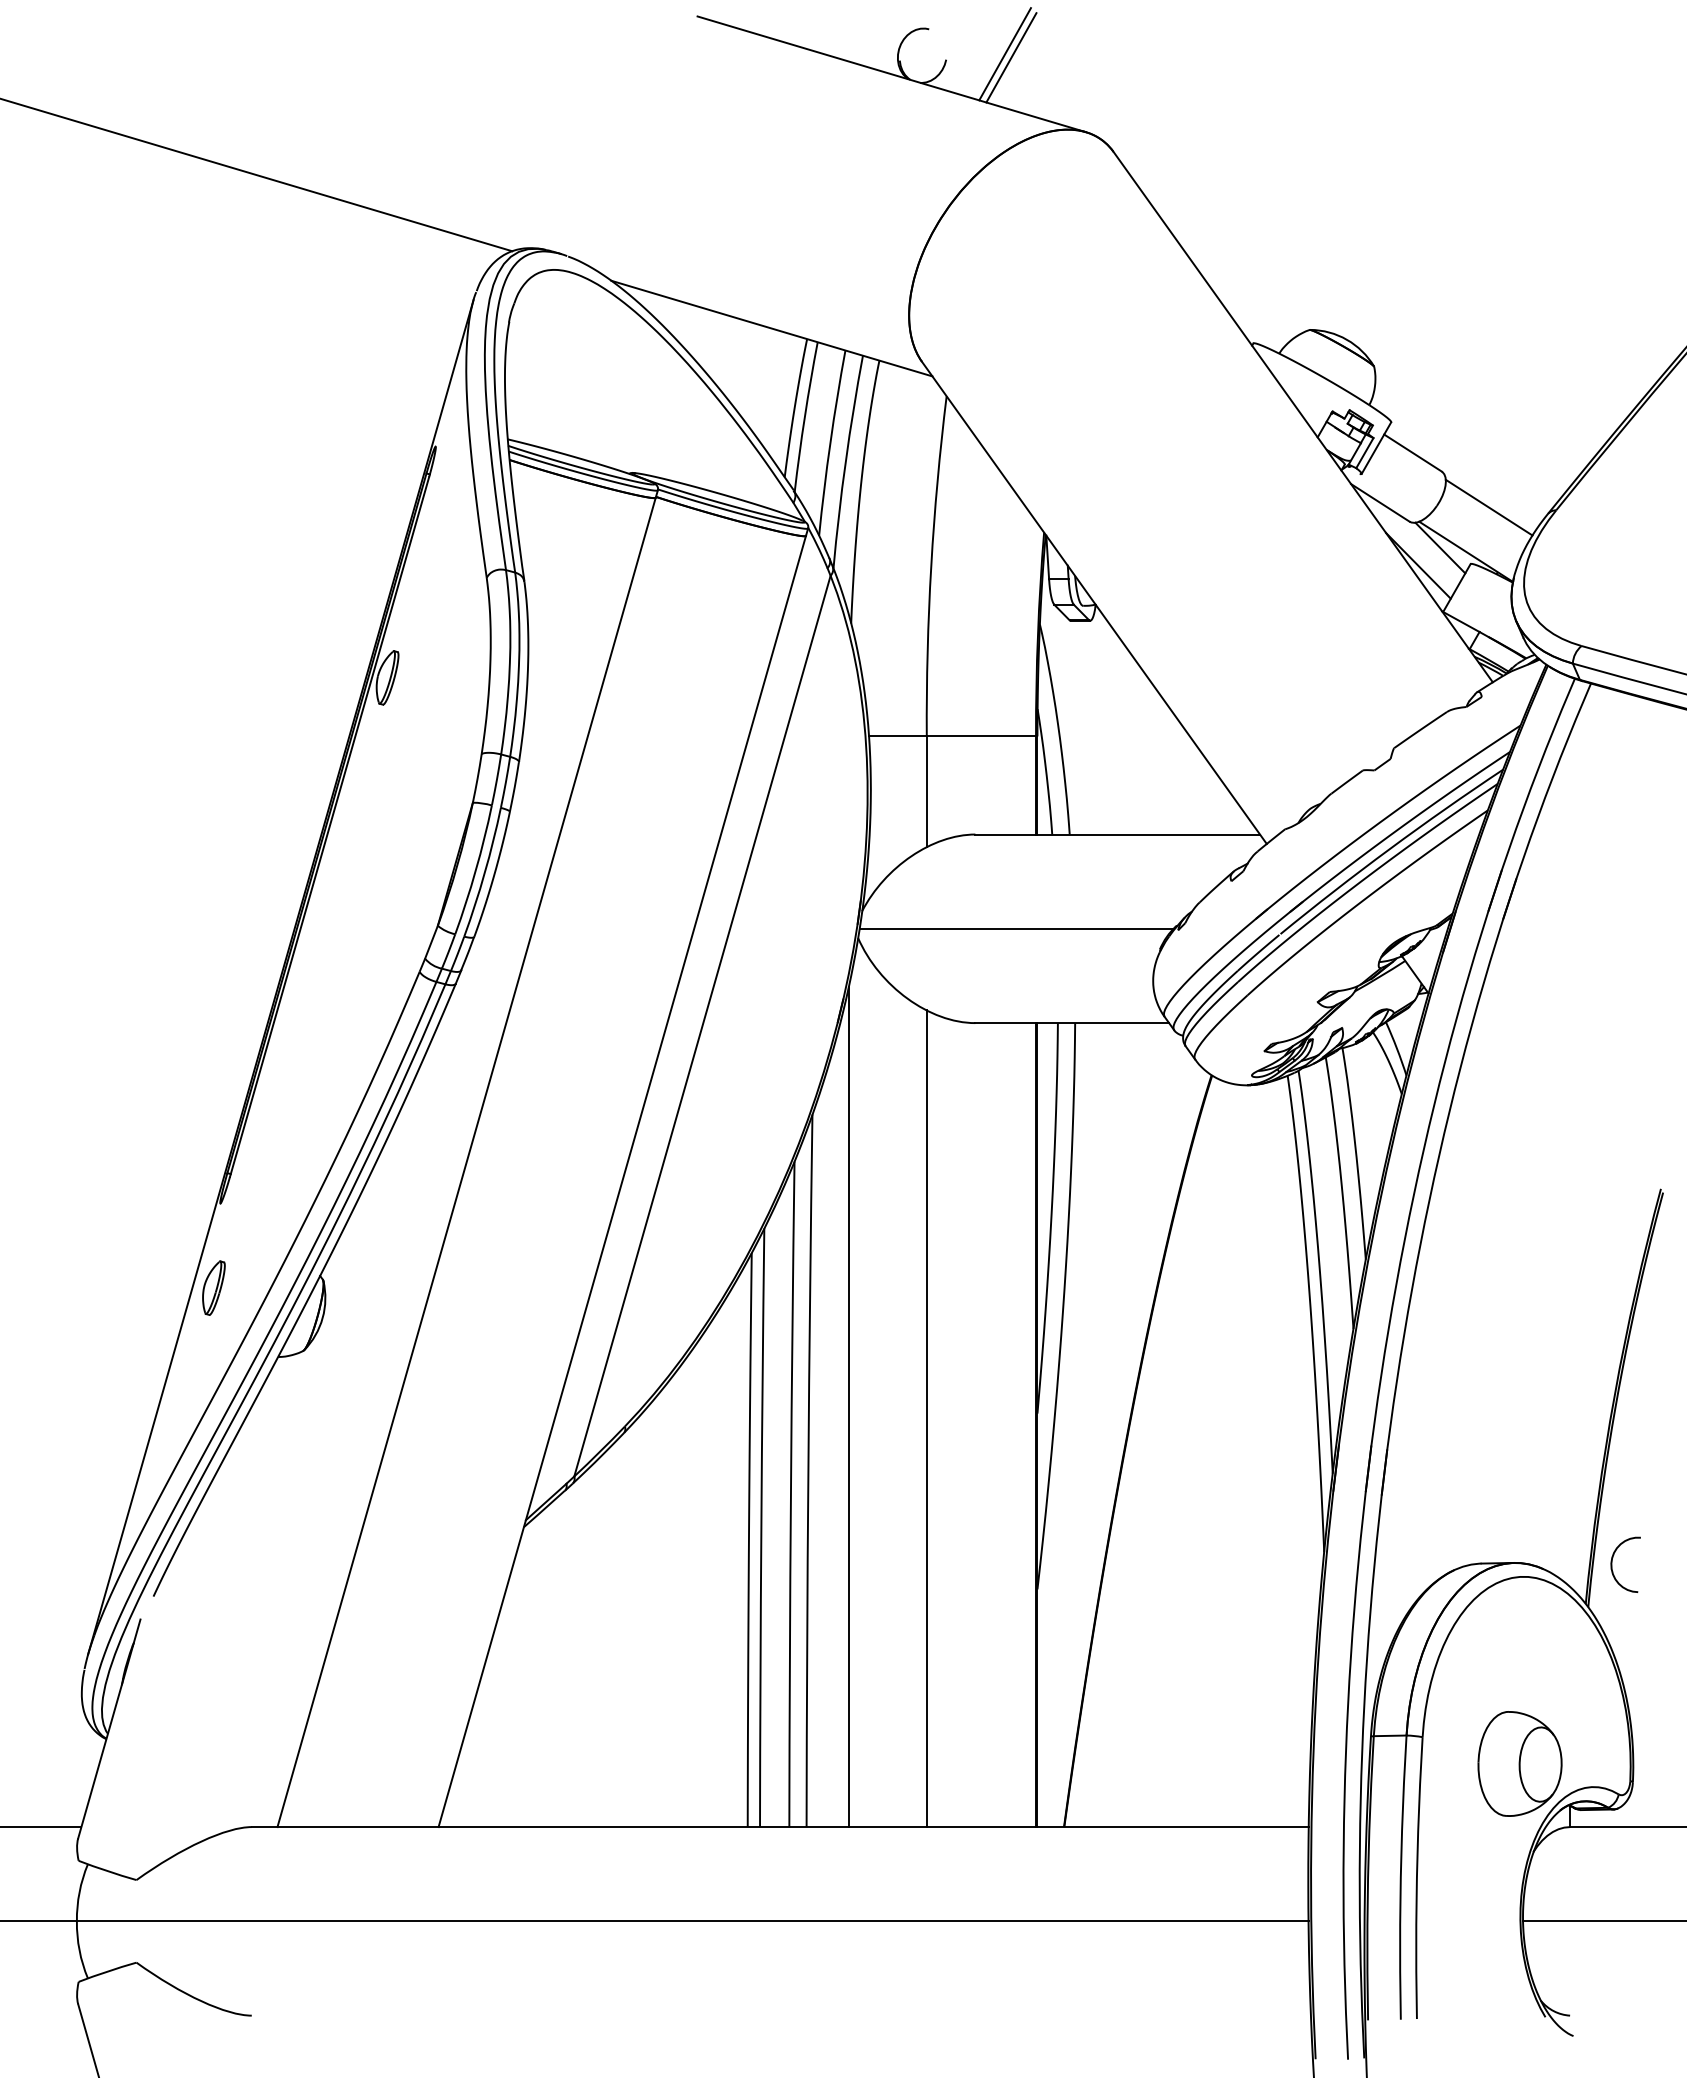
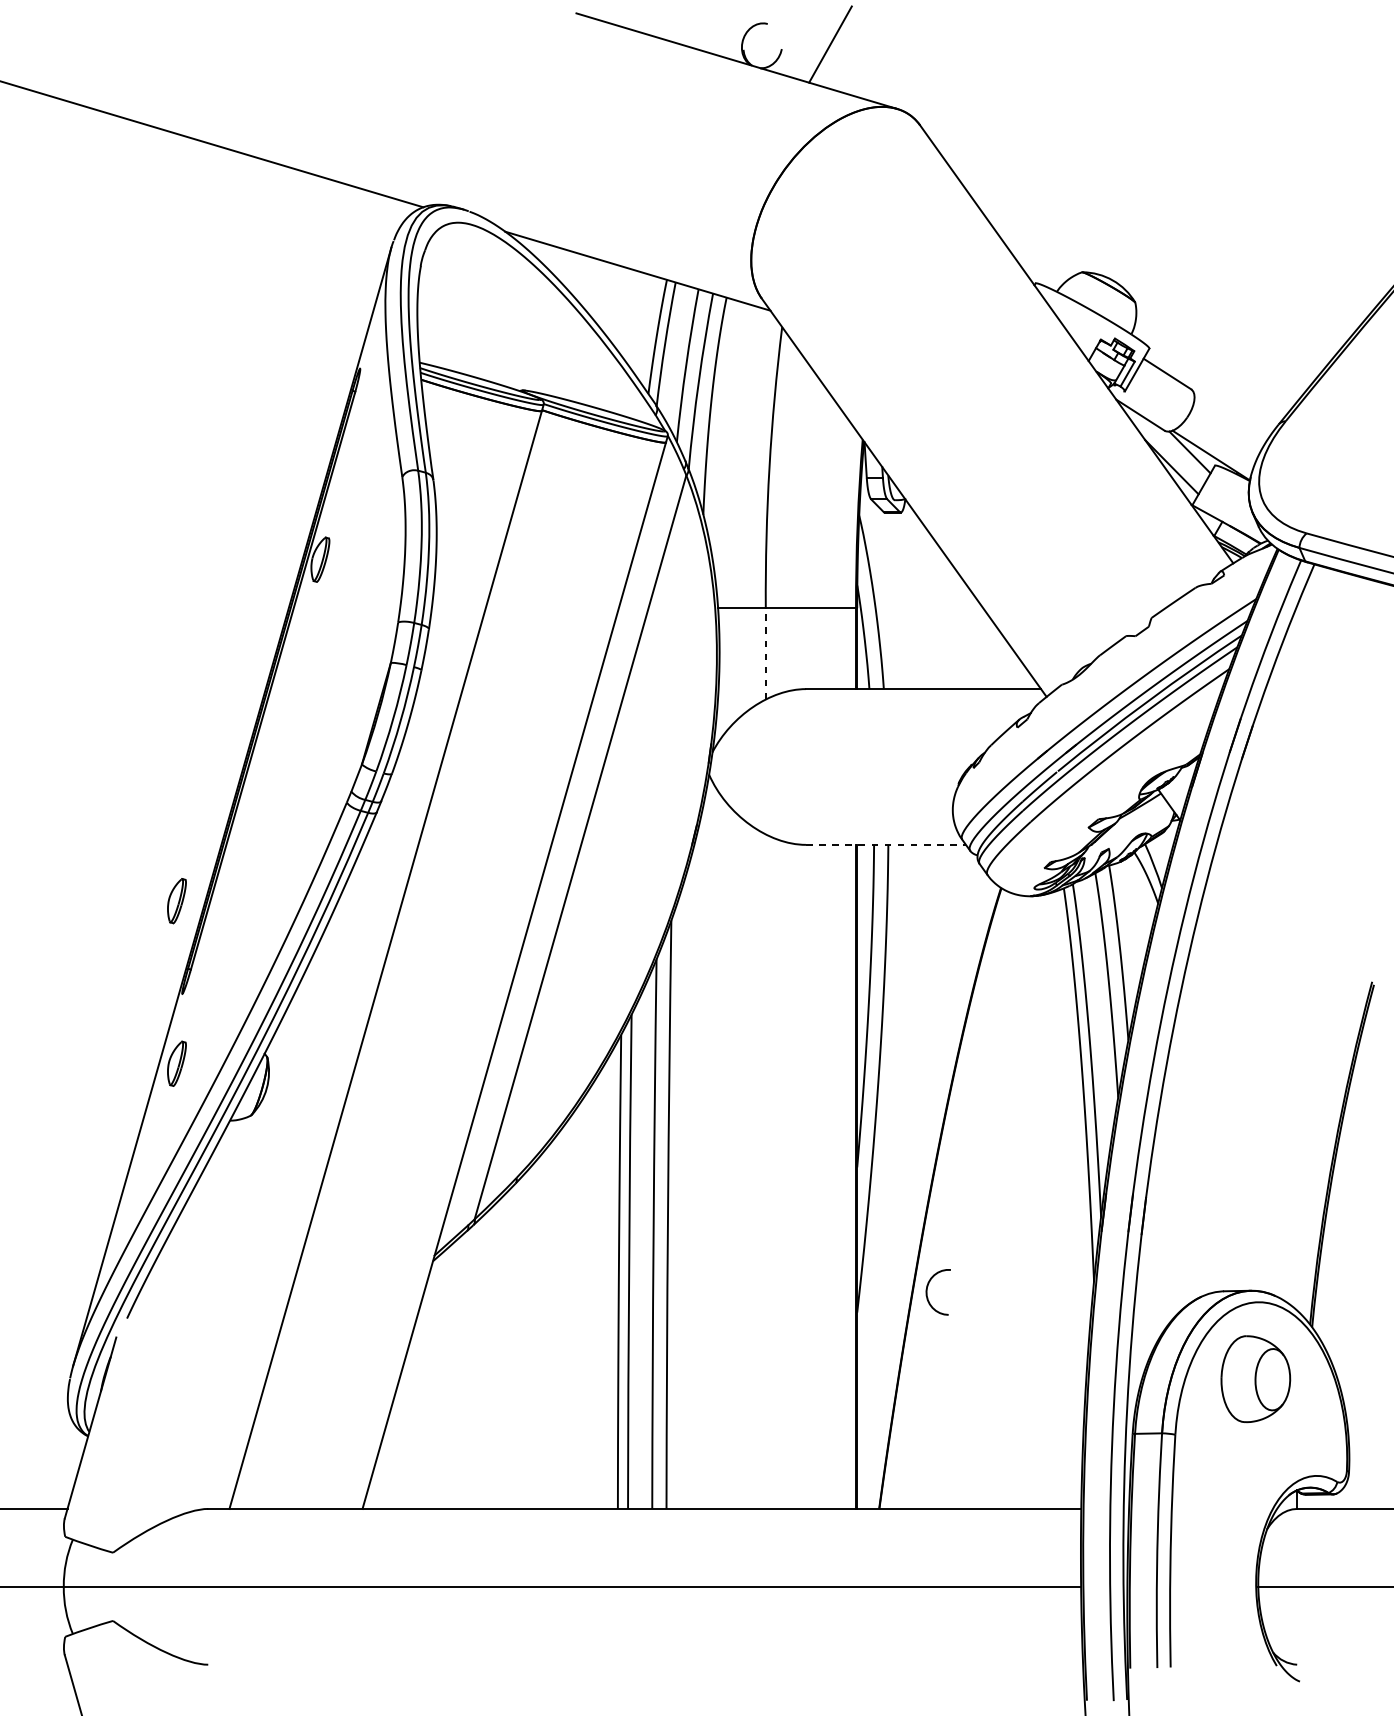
line: (1011, 57) -> (835, 47), removed
line: (1488, 507) -> (1229, 418), removed
line: (926, 791) -> (765, 653), solid -> dashed
line: (1016, 928) -> (839, 766), removed
line: (1072, 1023) -> (886, 845), solid -> dashed
part: (213, 1090) -> (176, 900), added
line: (848, 1406) -> (701, 1161), removed
line: (926, 1418) -> (765, 1171), removed
curve: (1612, 1564) -> (927, 1292), moved
part: (1519, 1763) -> (1255, 1378), moved

